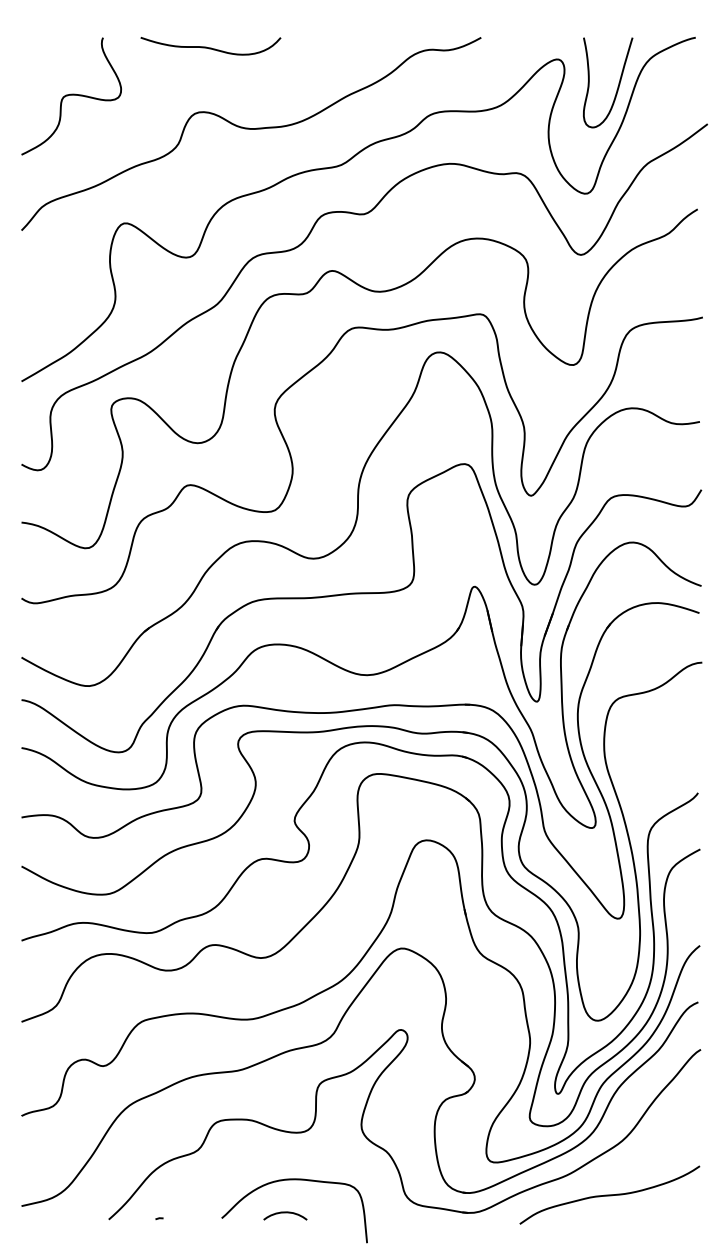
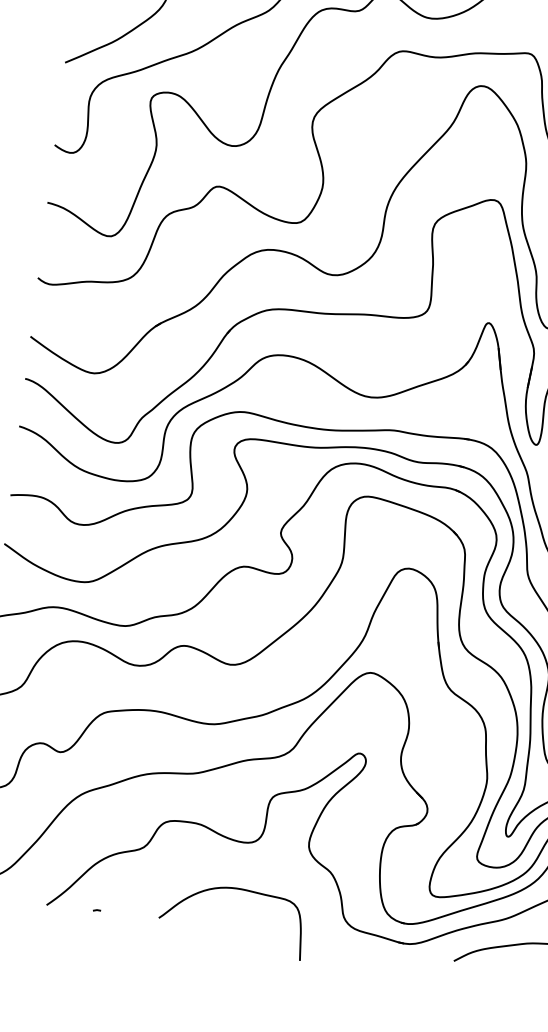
curve: (285, 1213) -> (222, 921), removed

